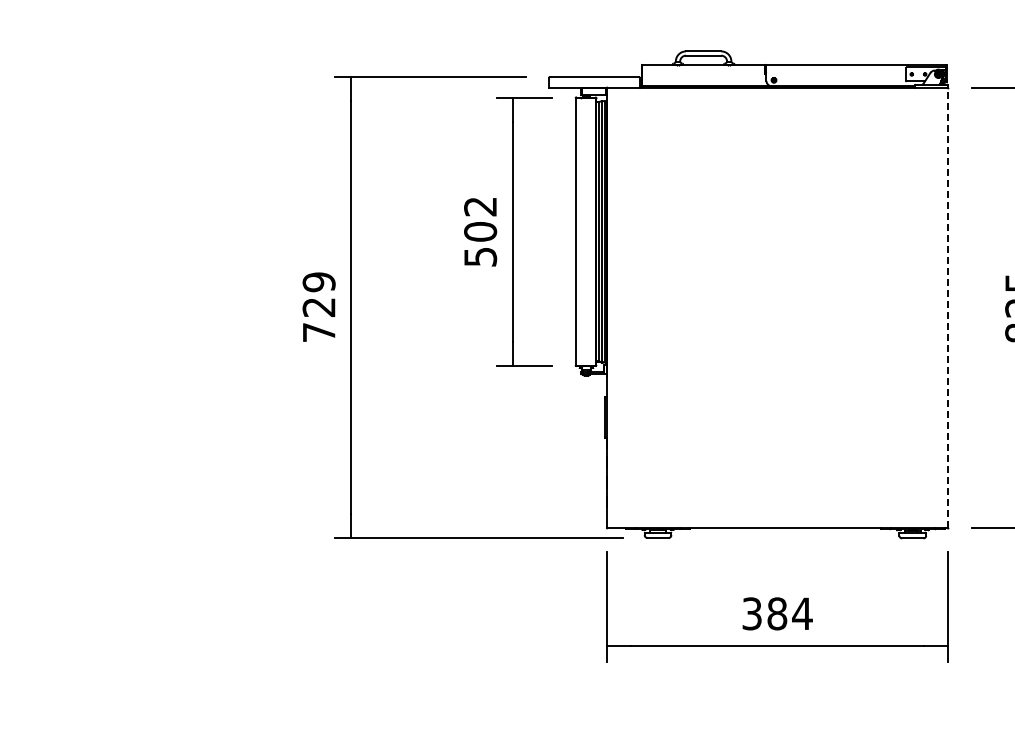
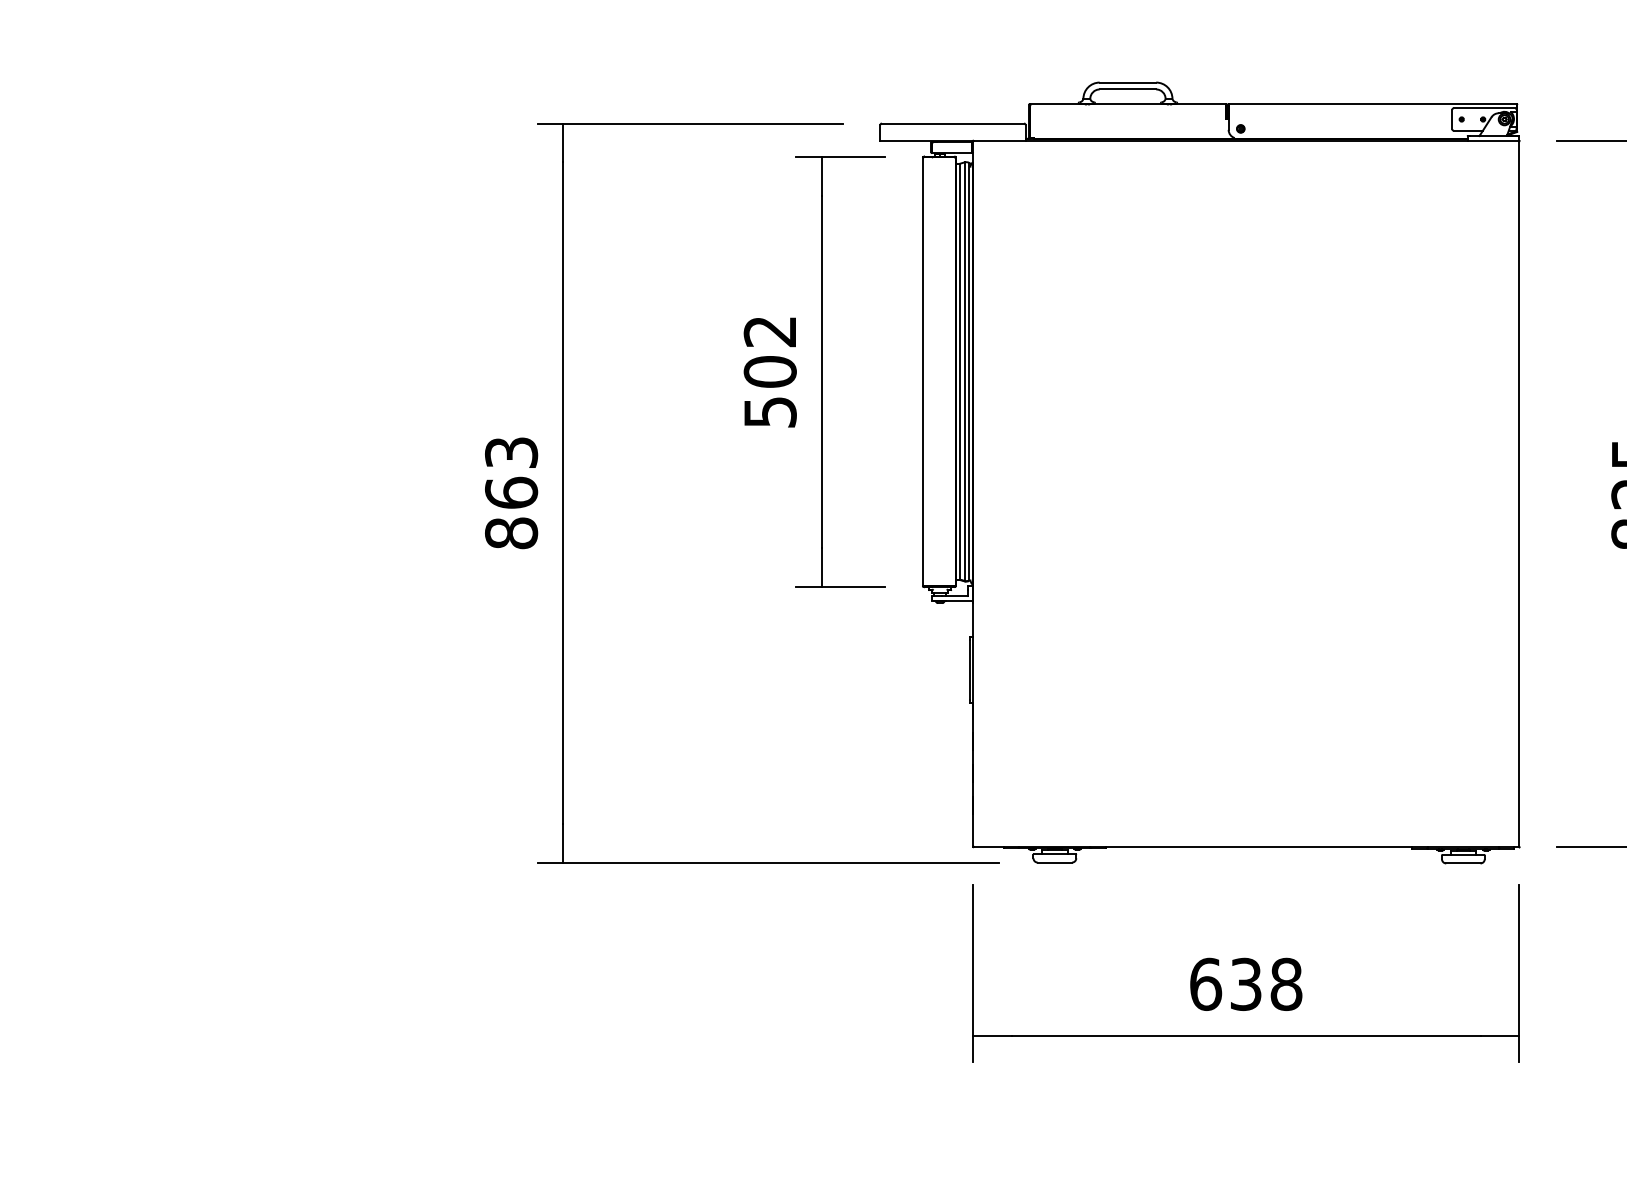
text: (318, 307) -> (510, 493), 729 -> 863
line: (947, 307) -> (1518, 493), dashed -> solid
text: (777, 613) -> (1246, 983), 384 -> 638

